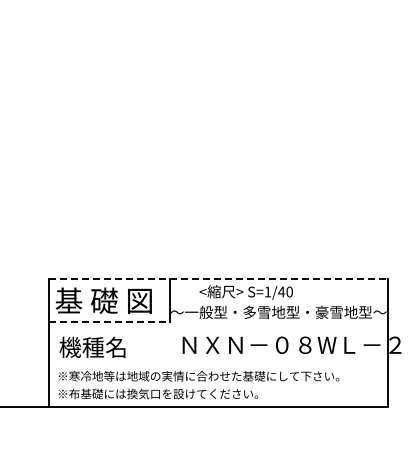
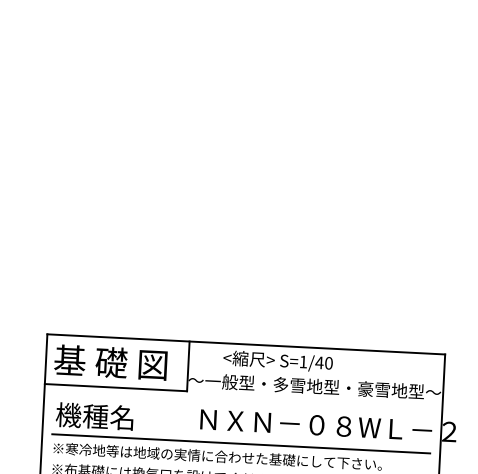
line: (218, 279) -> (246, 344), dashed -> solid
line: (109, 321) -> (116, 387), dashed -> solid
line: (218, 364) -> (241, 443), added

